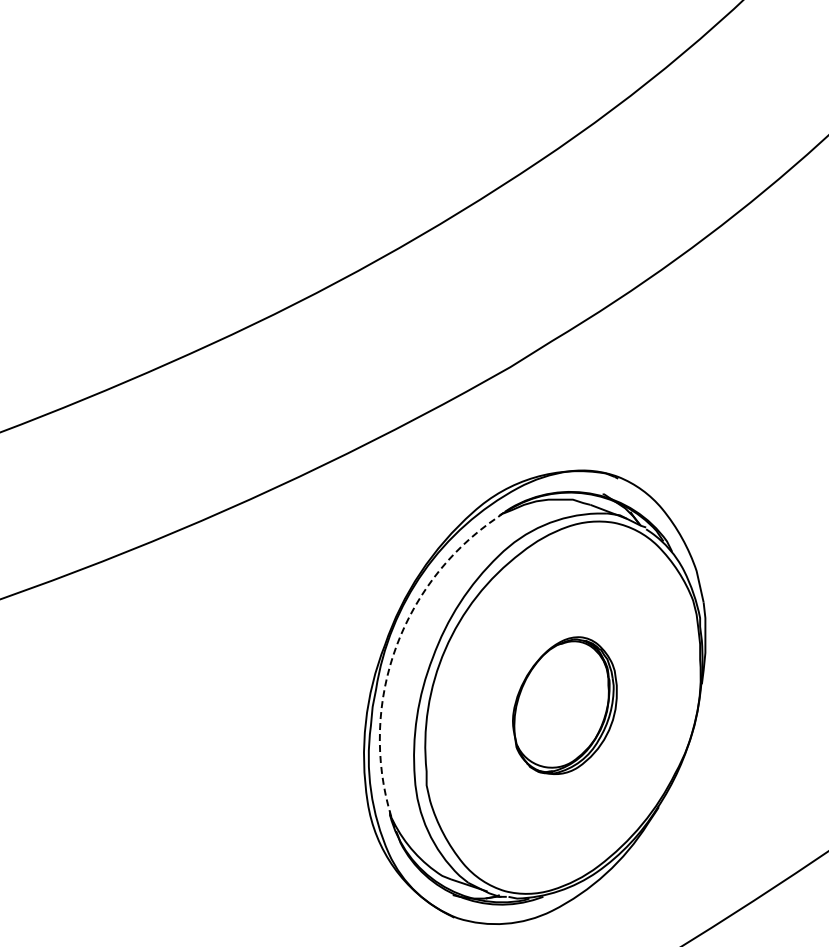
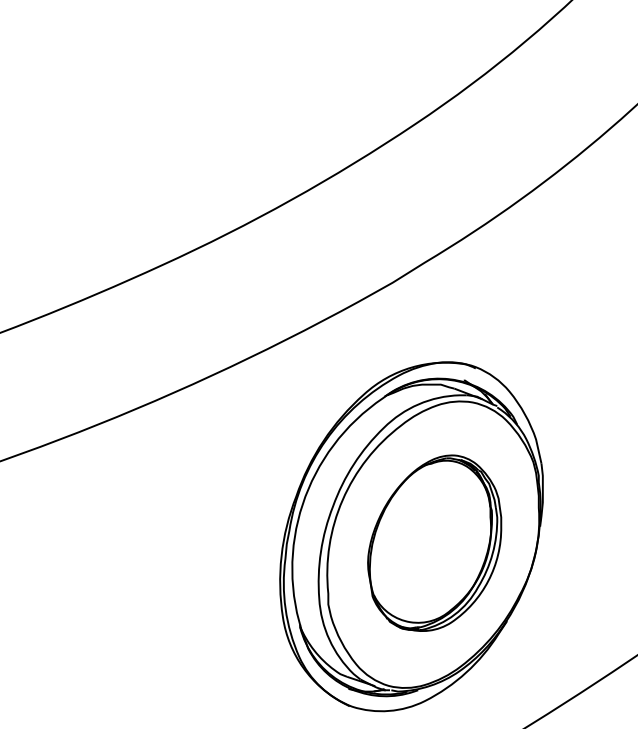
line: (393, 655) -> (302, 504), dashed -> solid
part: (564, 705) -> (434, 543), size x1.67

